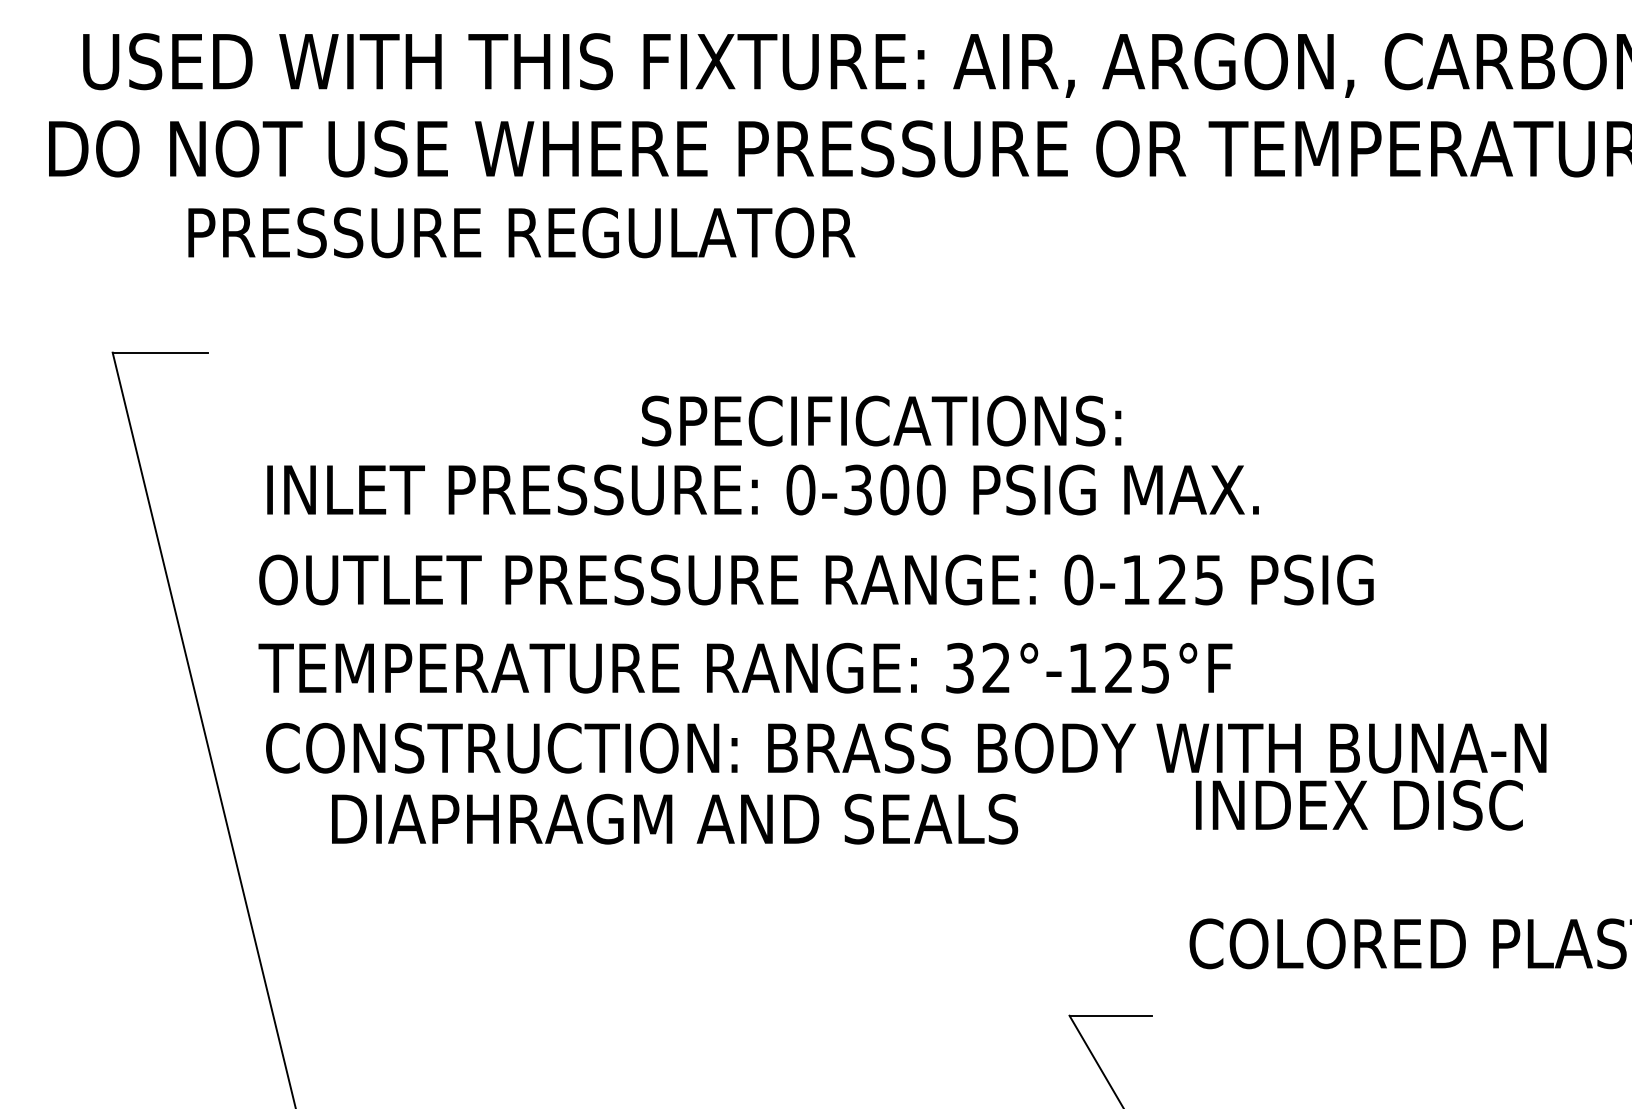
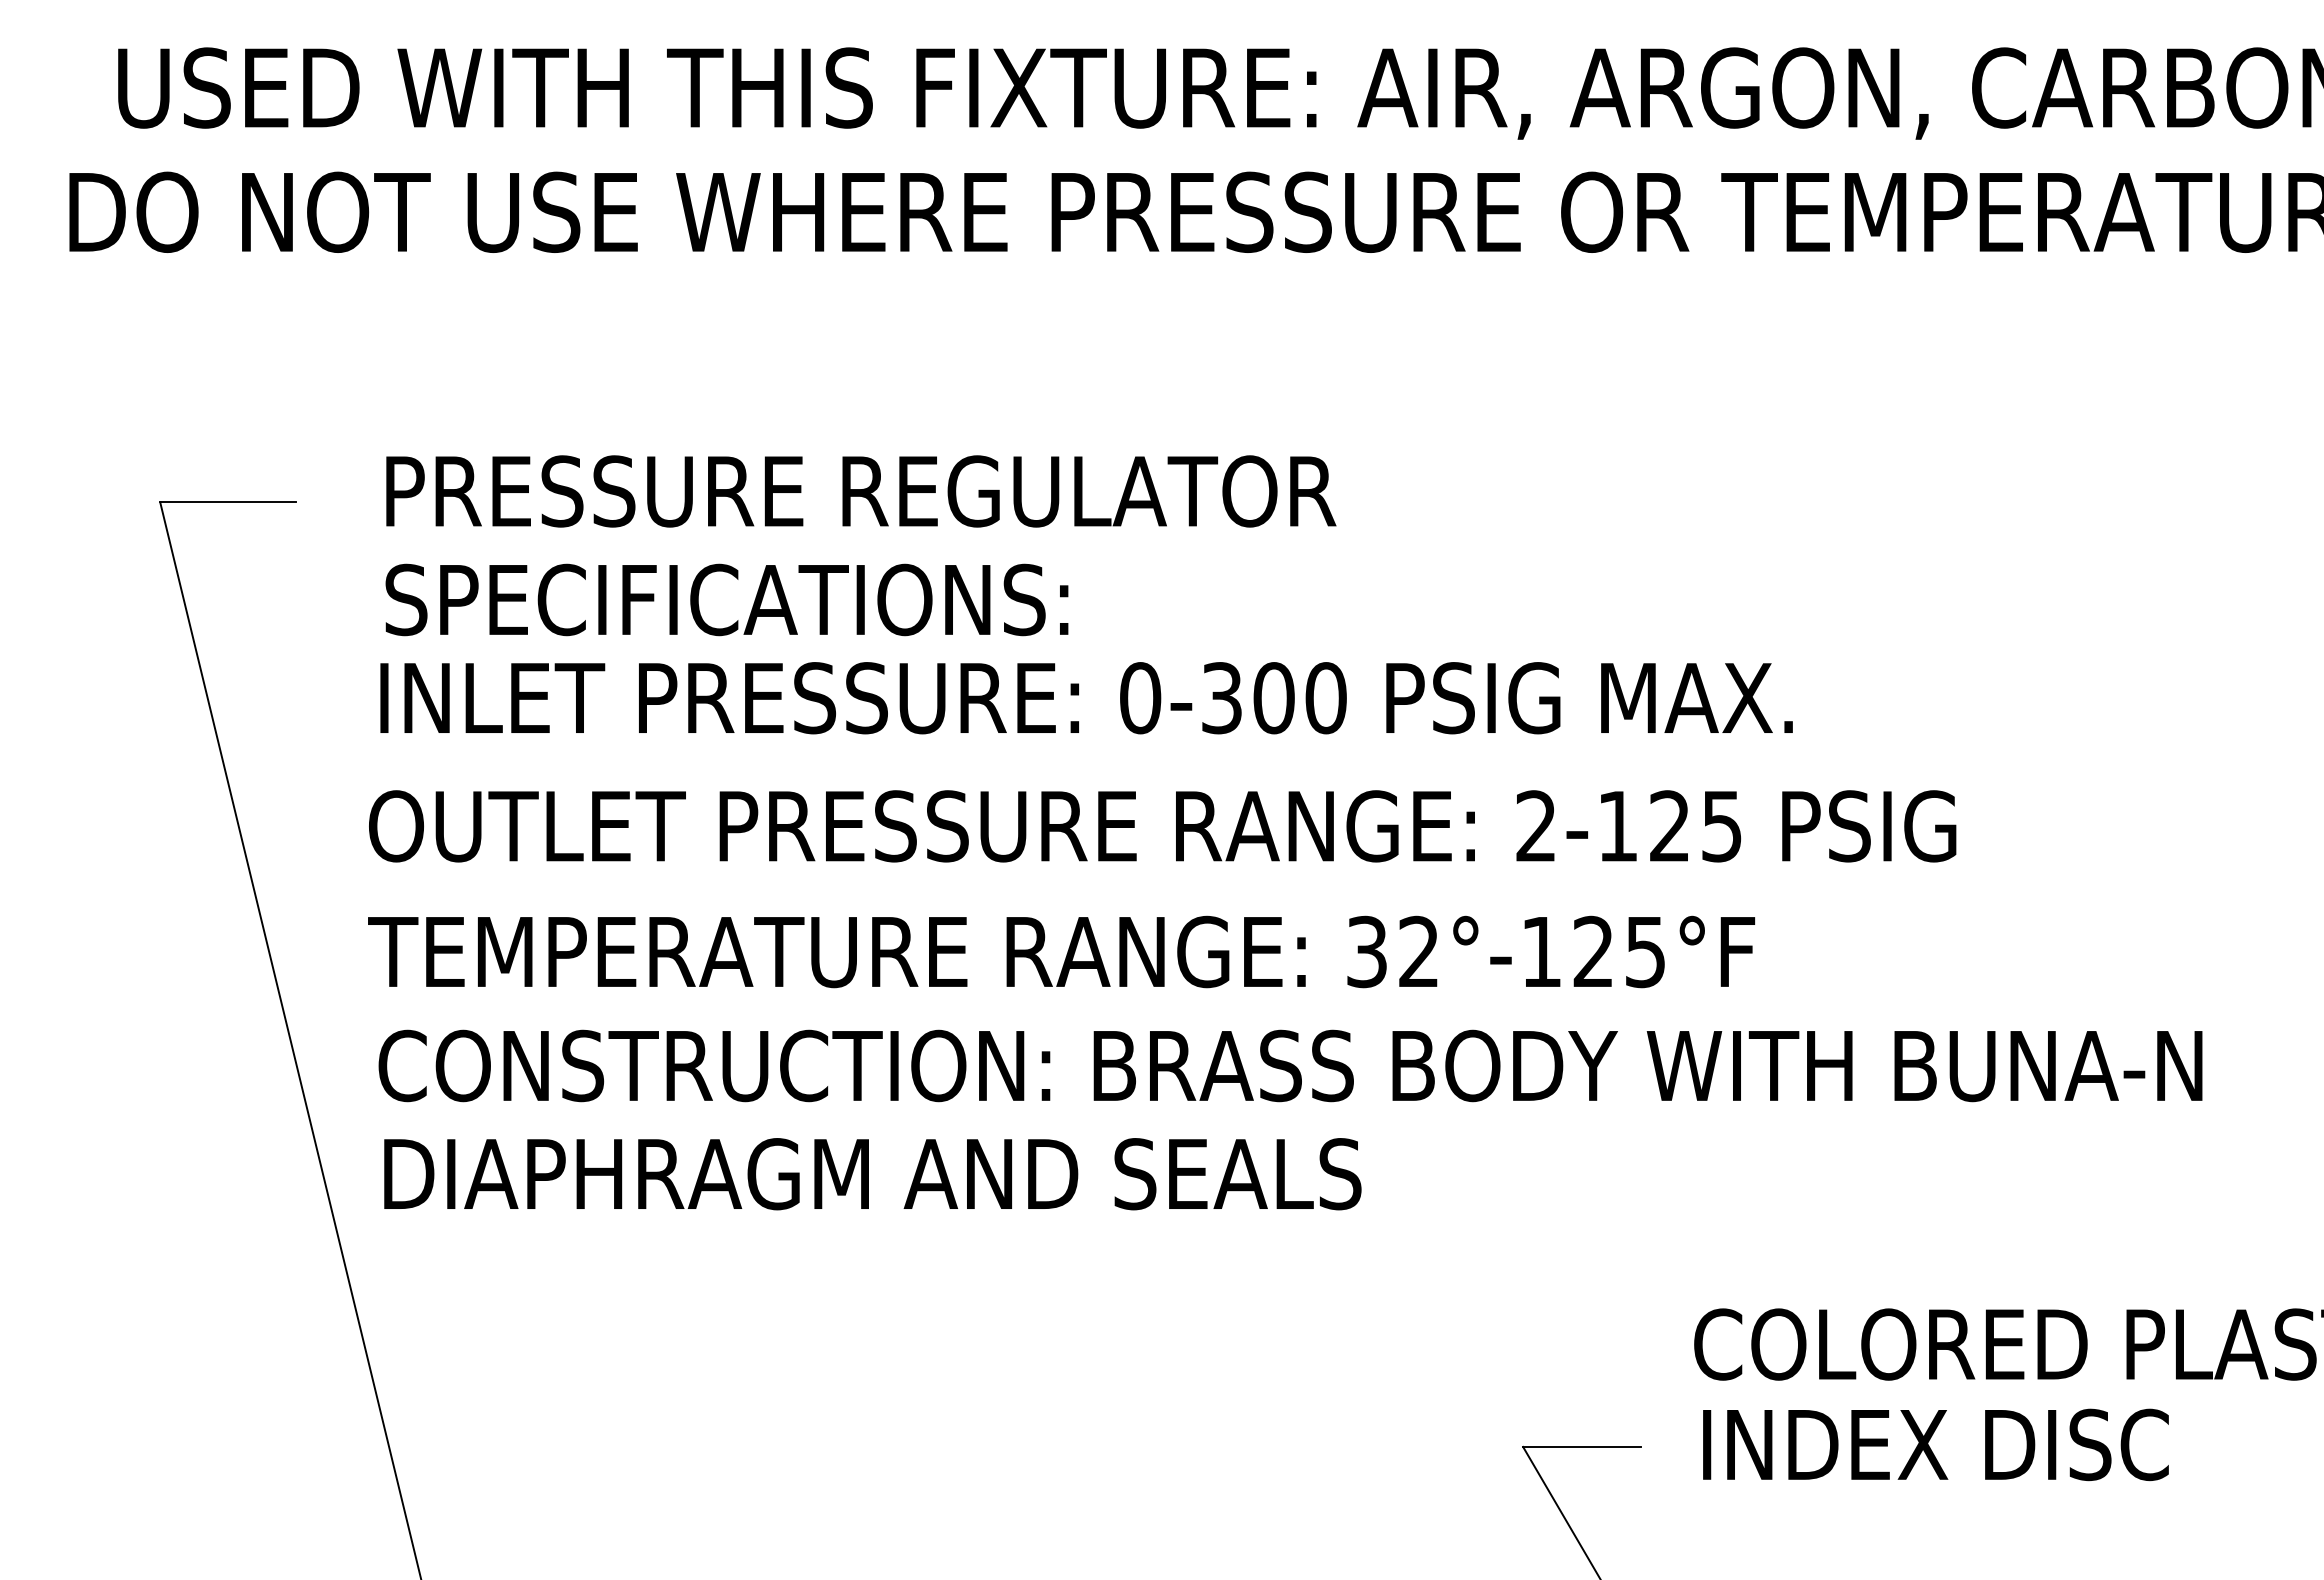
text: (521, 232) -> (860, 490), moved
text: (881, 420) -> (726, 599), moved
text: (1078, 579) -> (1535, 825), 0-125 -> 2-125
text: (1359, 805) -> (1936, 1445), moved
text: (675, 818) -> (873, 1173), moved

